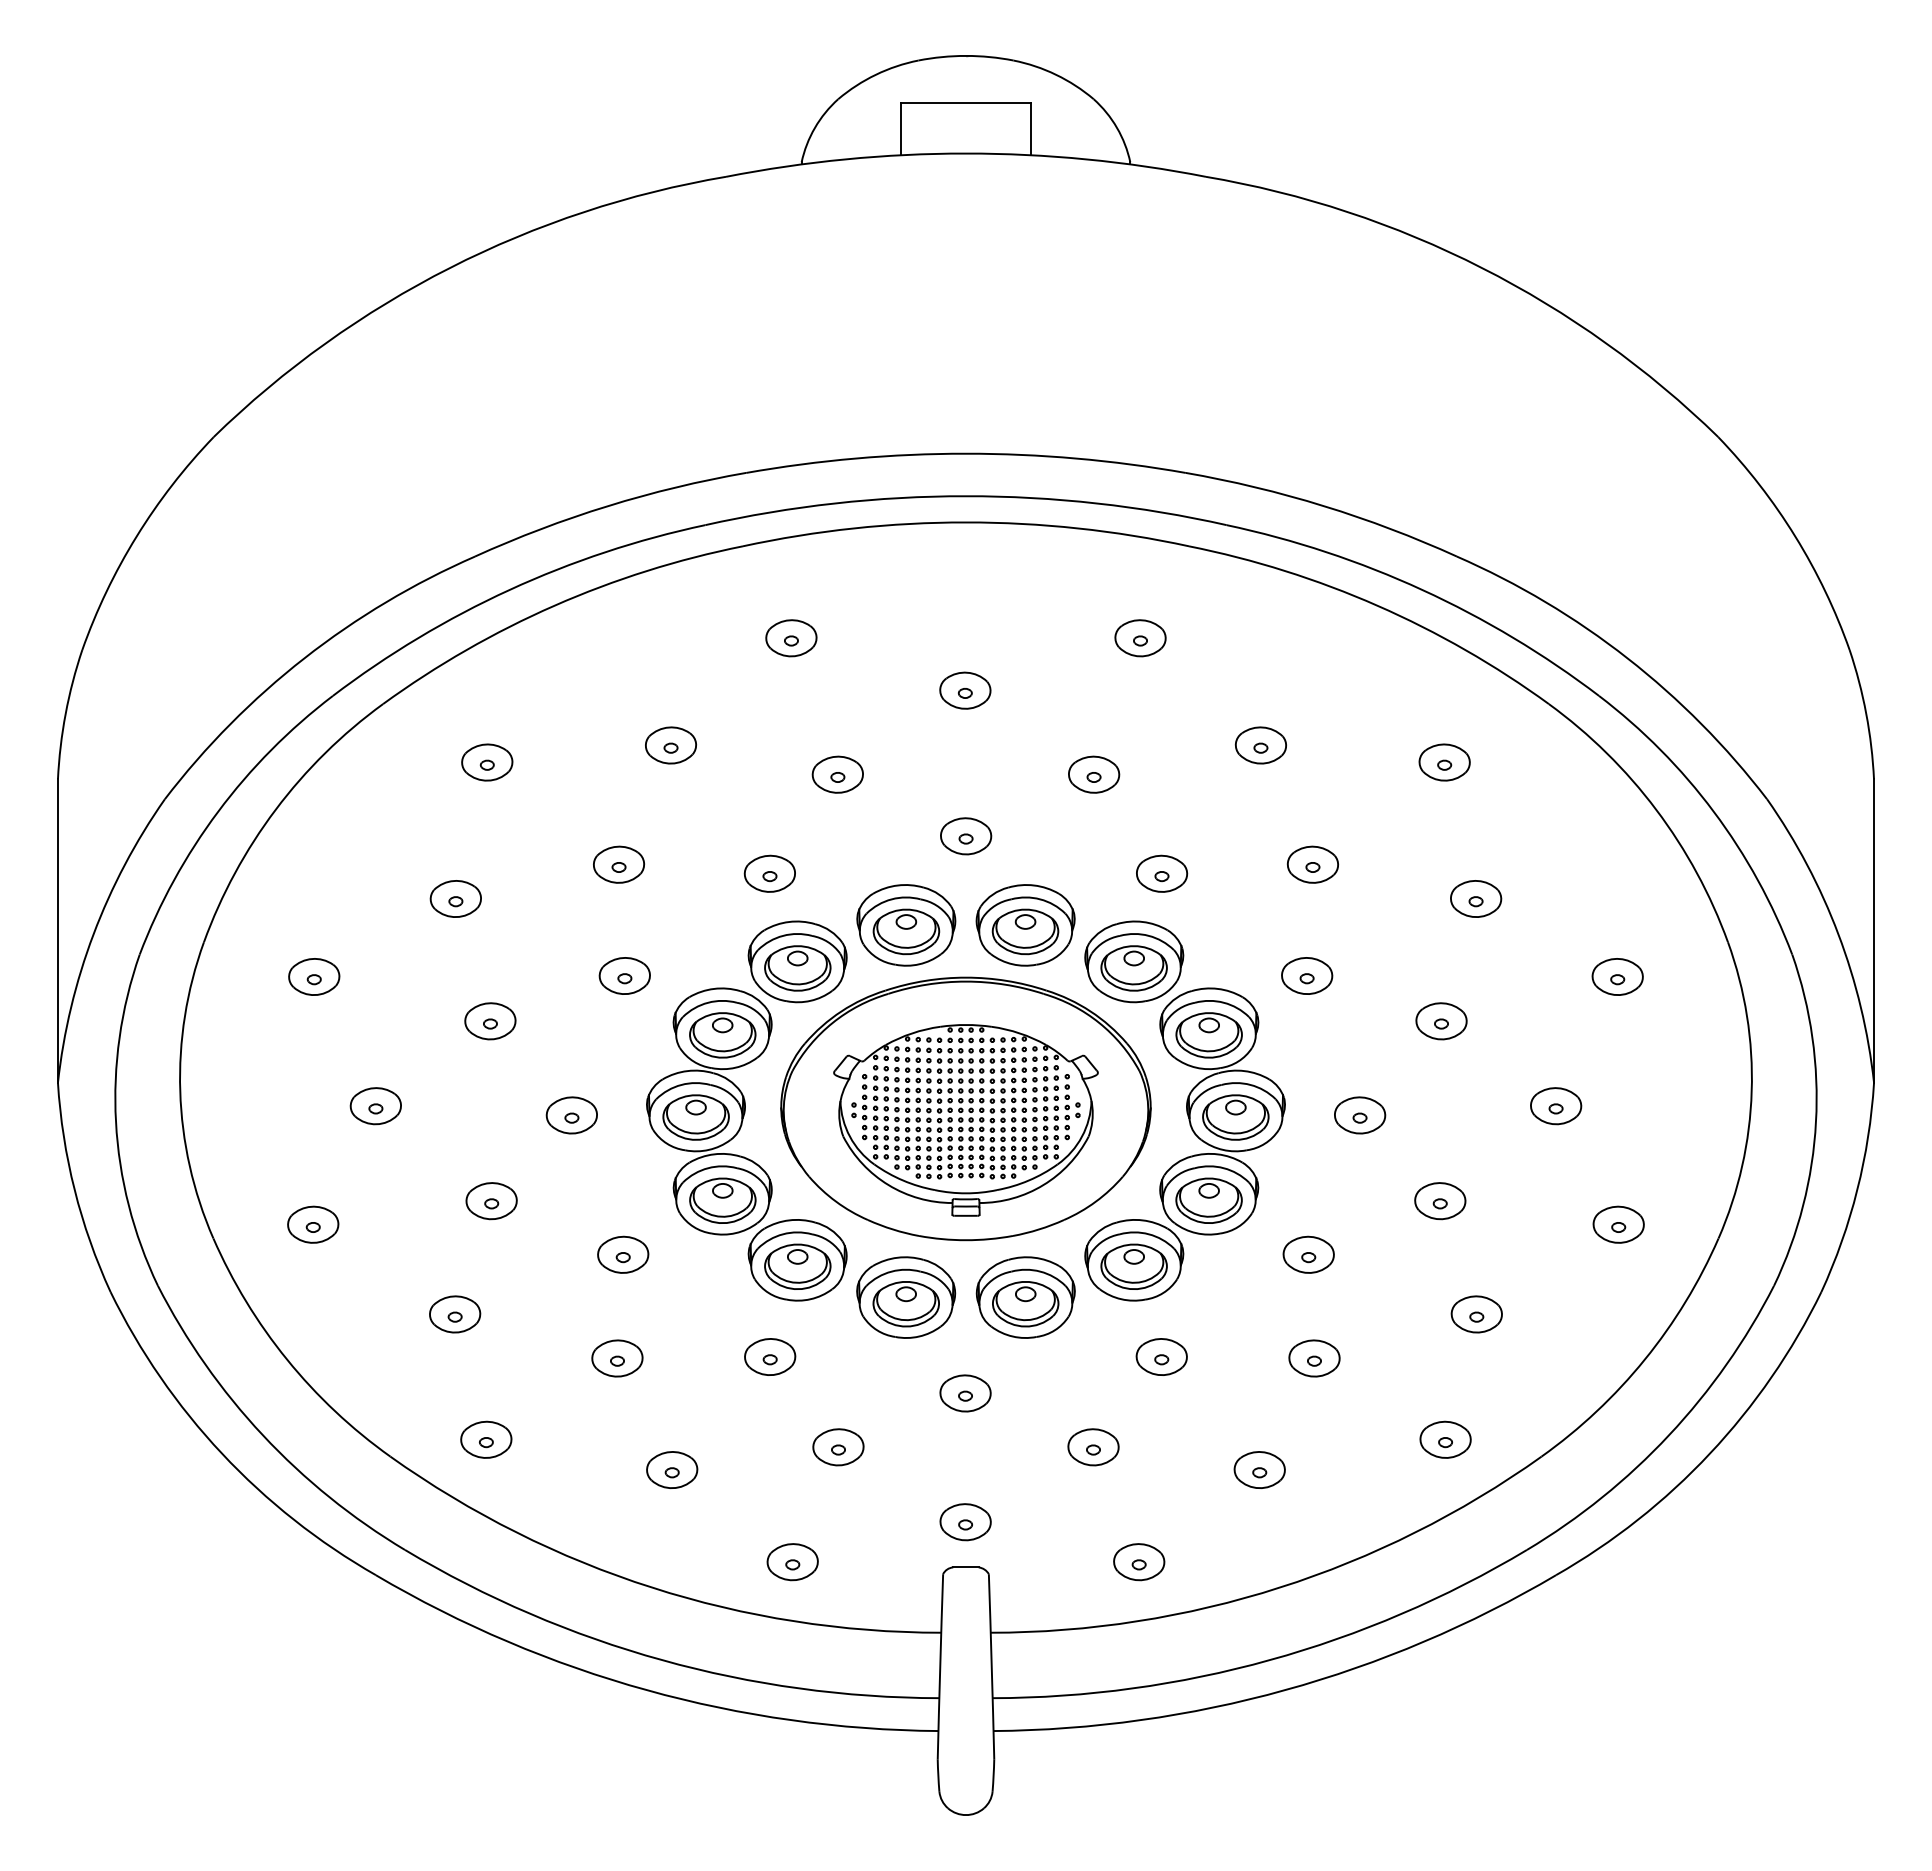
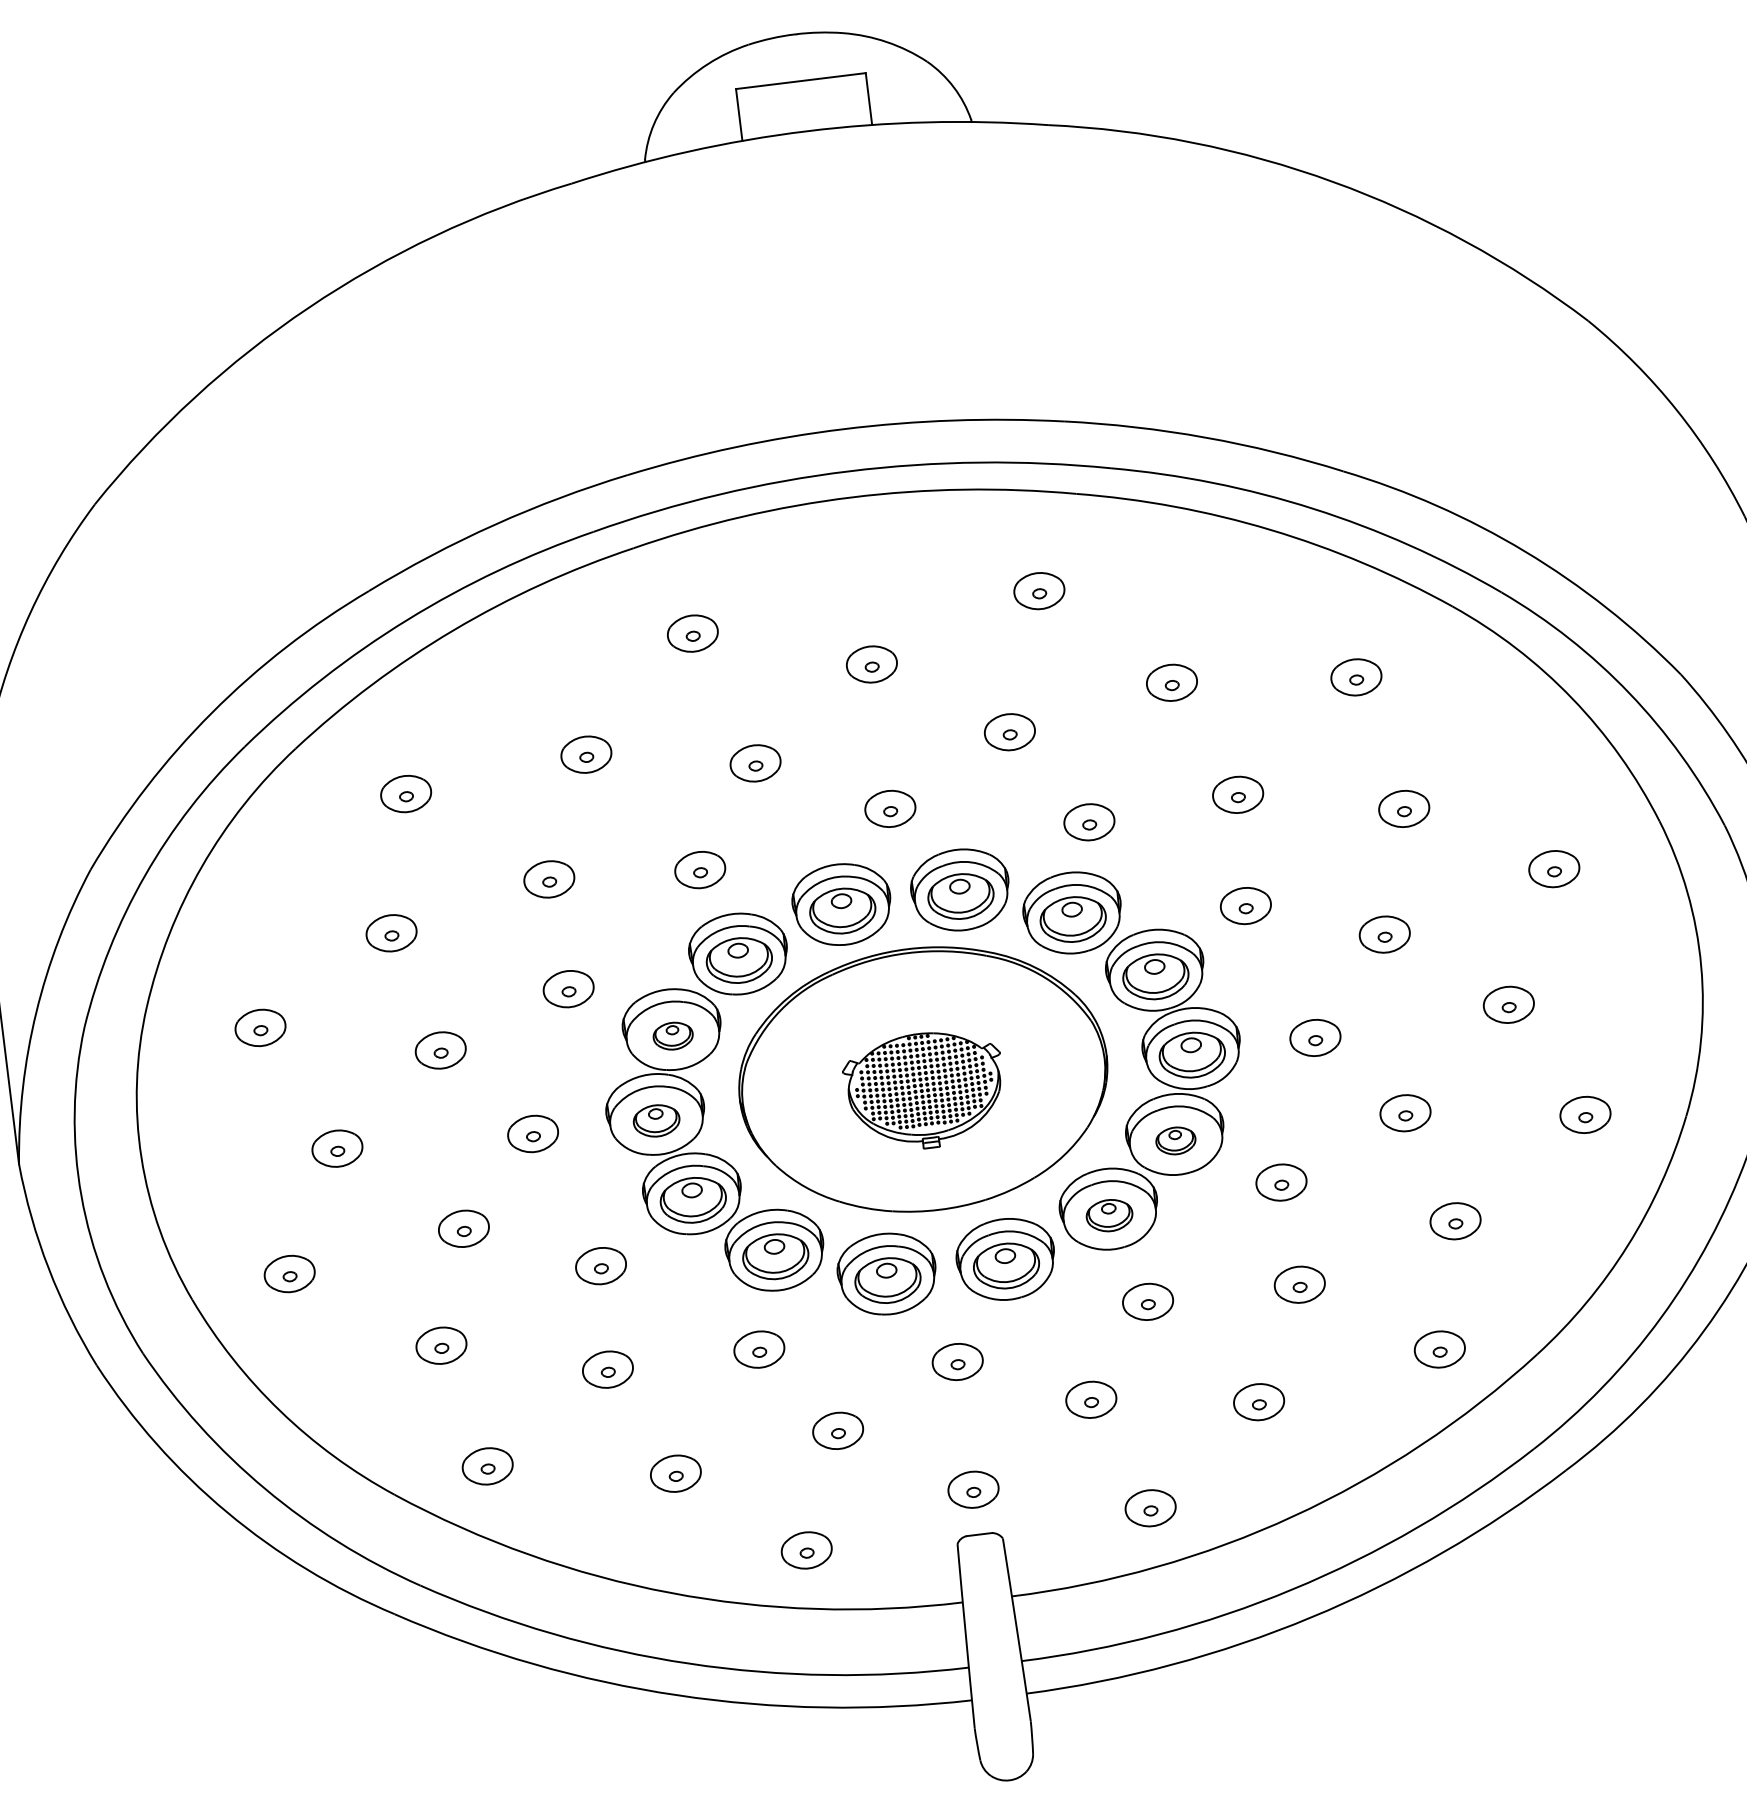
part: (722, 1035) -> (672, 1036), size x0.6
part: (695, 1117) -> (656, 1120), size x0.7
part: (965, 1120) -> (924, 1091), size x0.6
part: (1208, 1200) -> (1175, 1140), size x0.6
part: (1133, 1266) -> (1108, 1215), size x0.7

